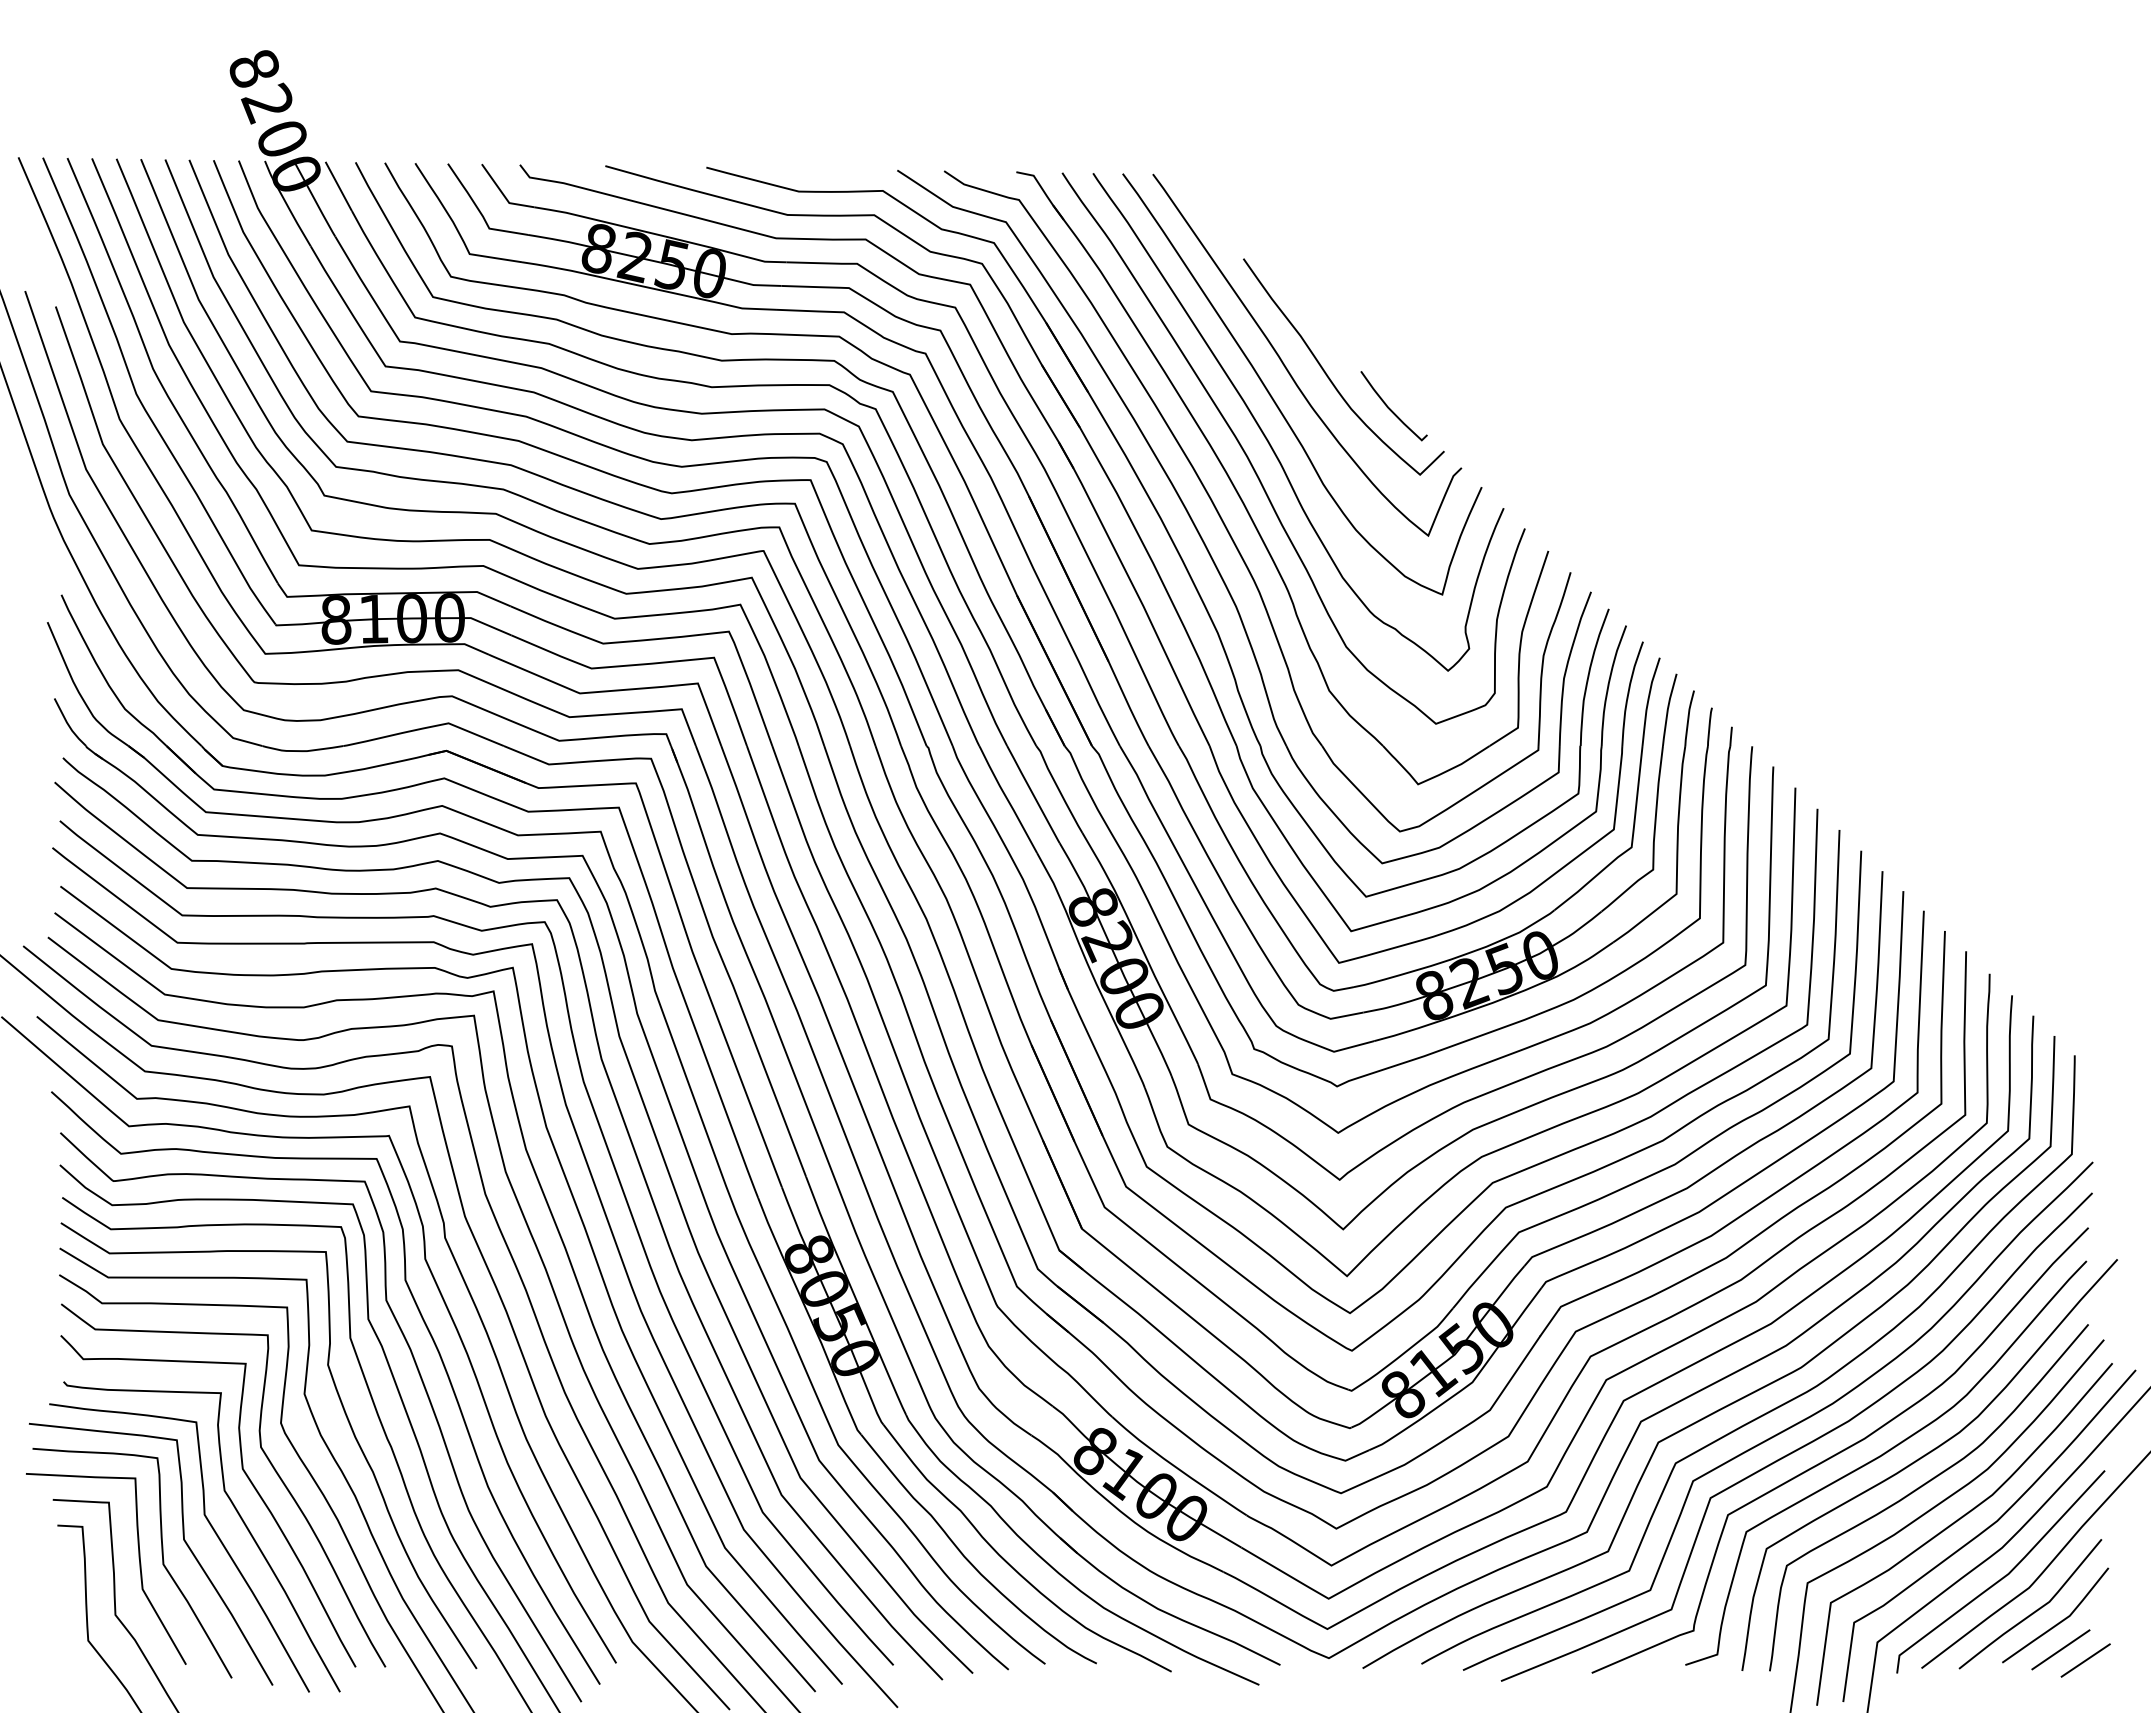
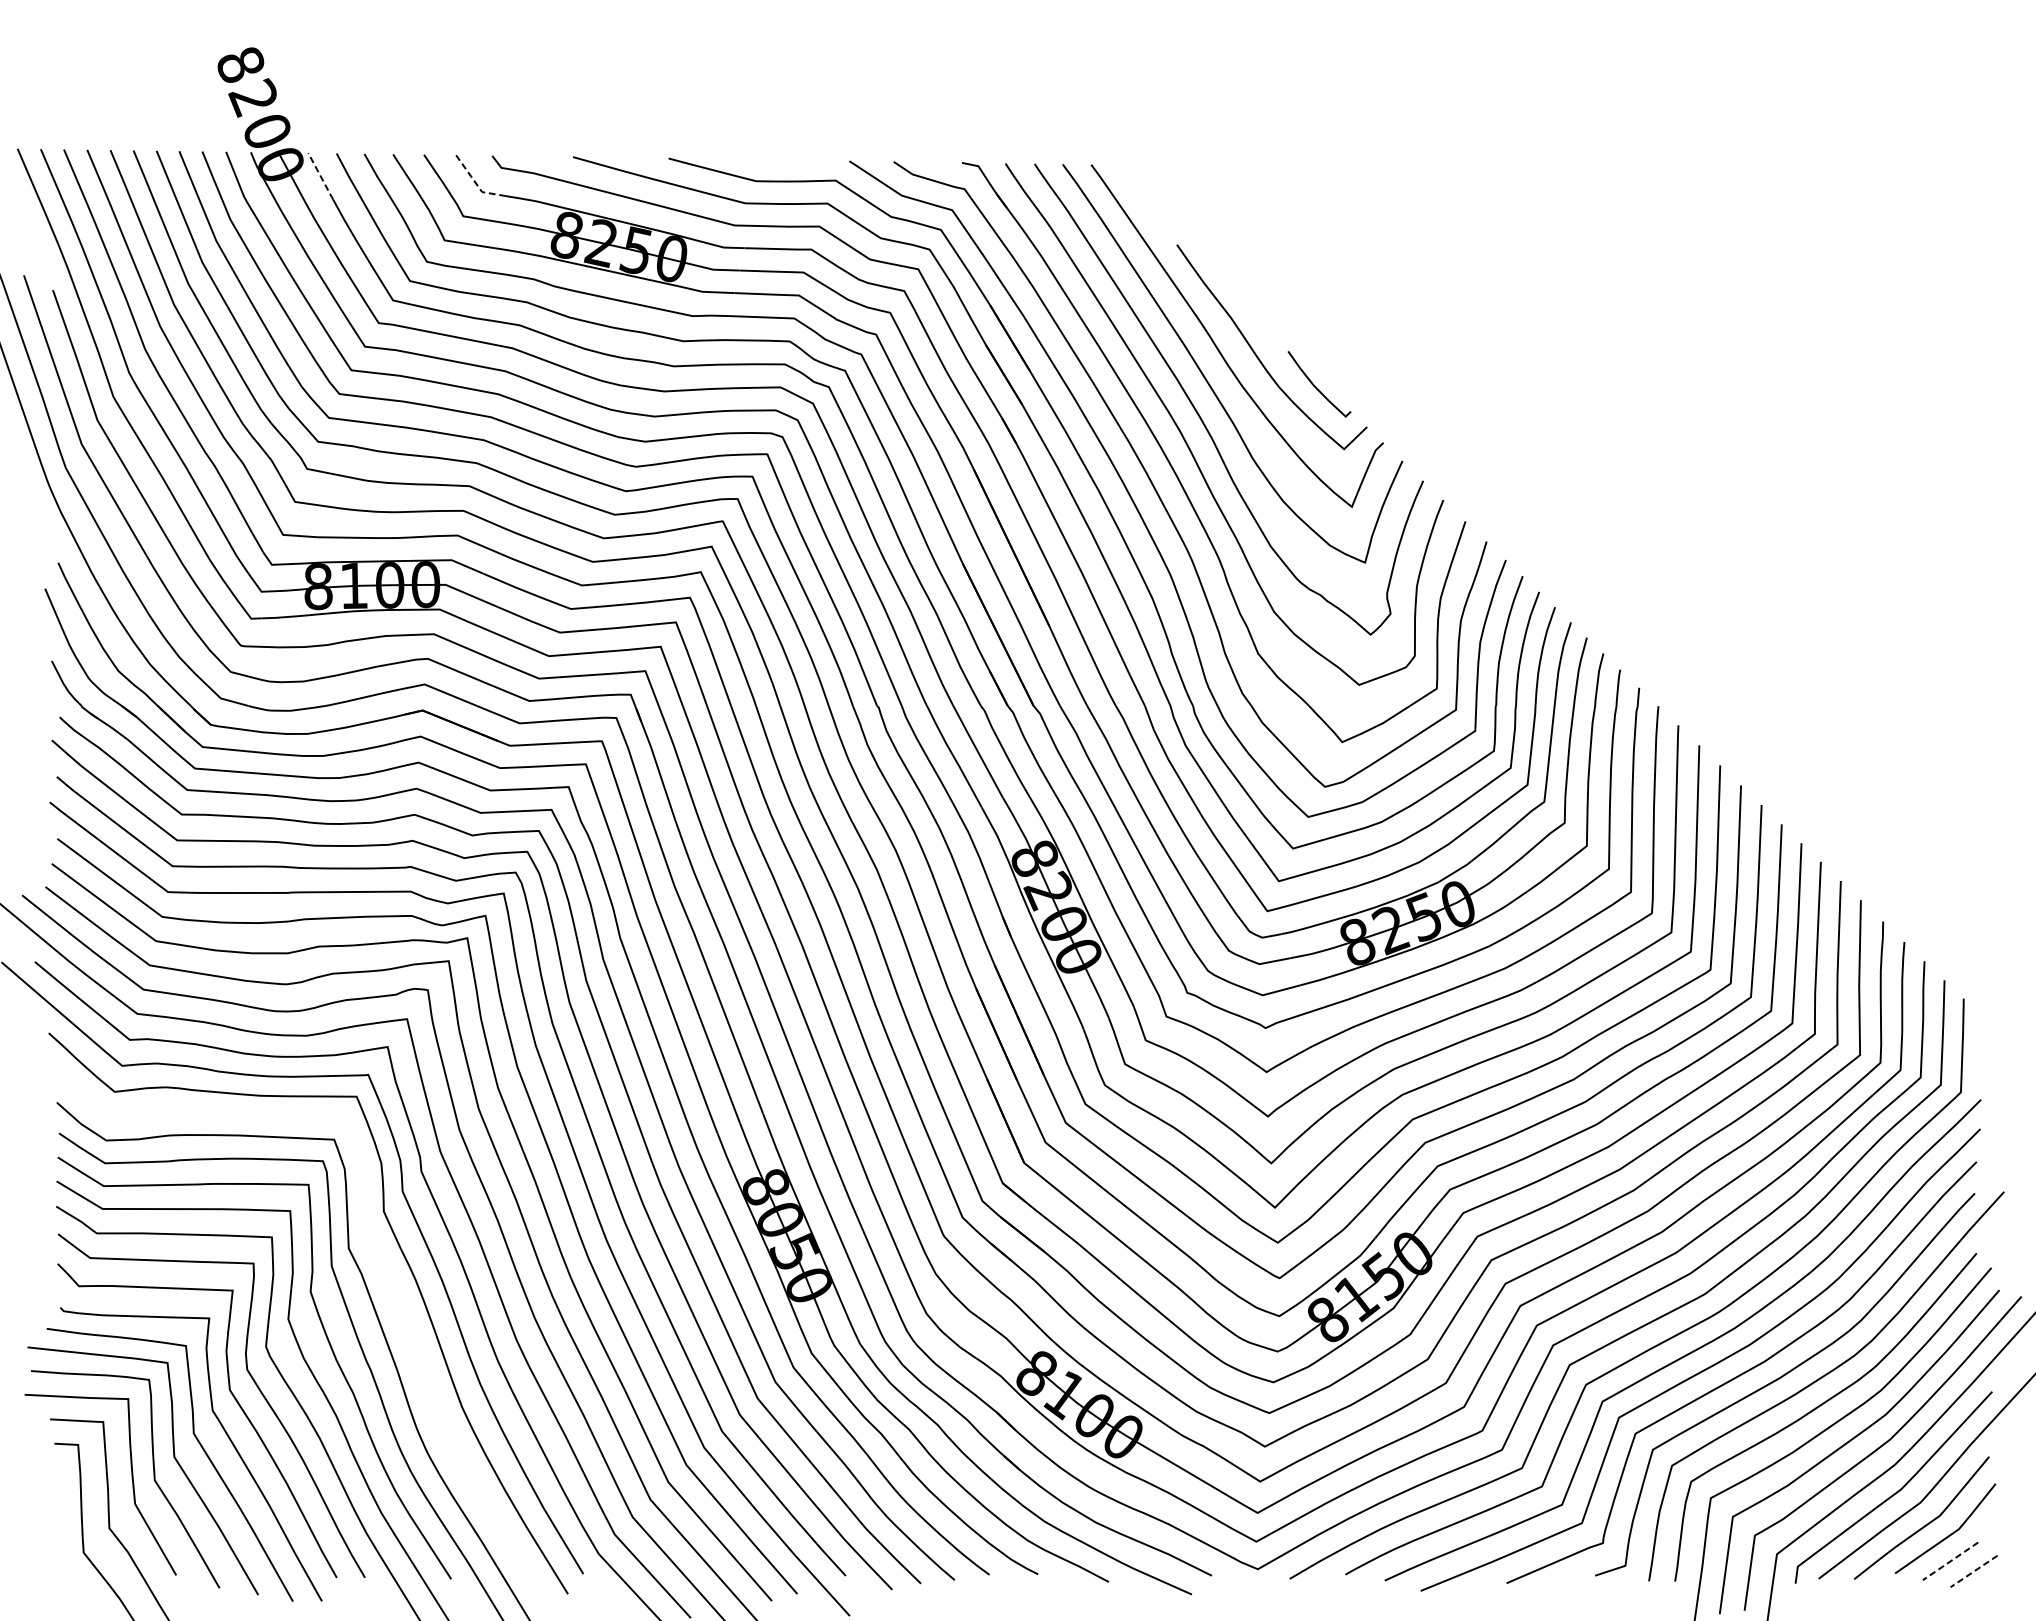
line: (338, 186) -> (320, 176), solid -> dashed
line: (503, 194) -> (476, 183), solid -> dashed
curve: (420, 1379) -> (398, 1305), removed
line: (2061, 1649) -> (1951, 1560), solid -> dashed
line: (2085, 1660) -> (1973, 1571), solid -> dashed

